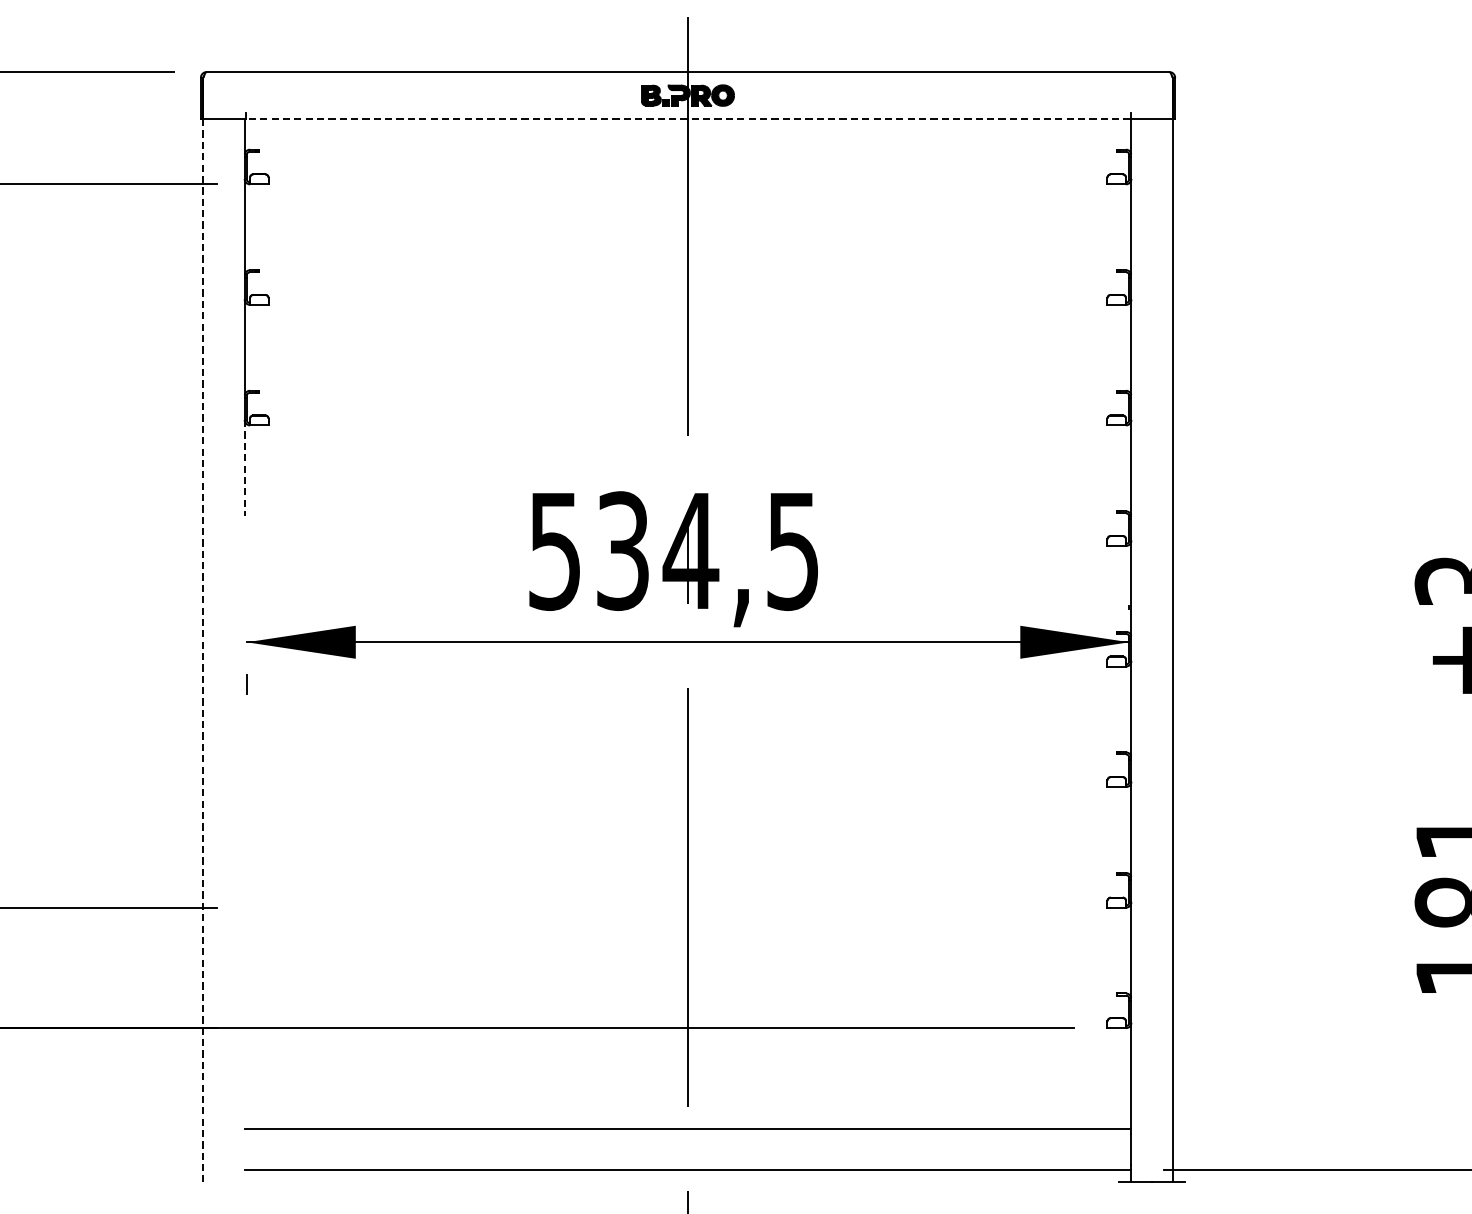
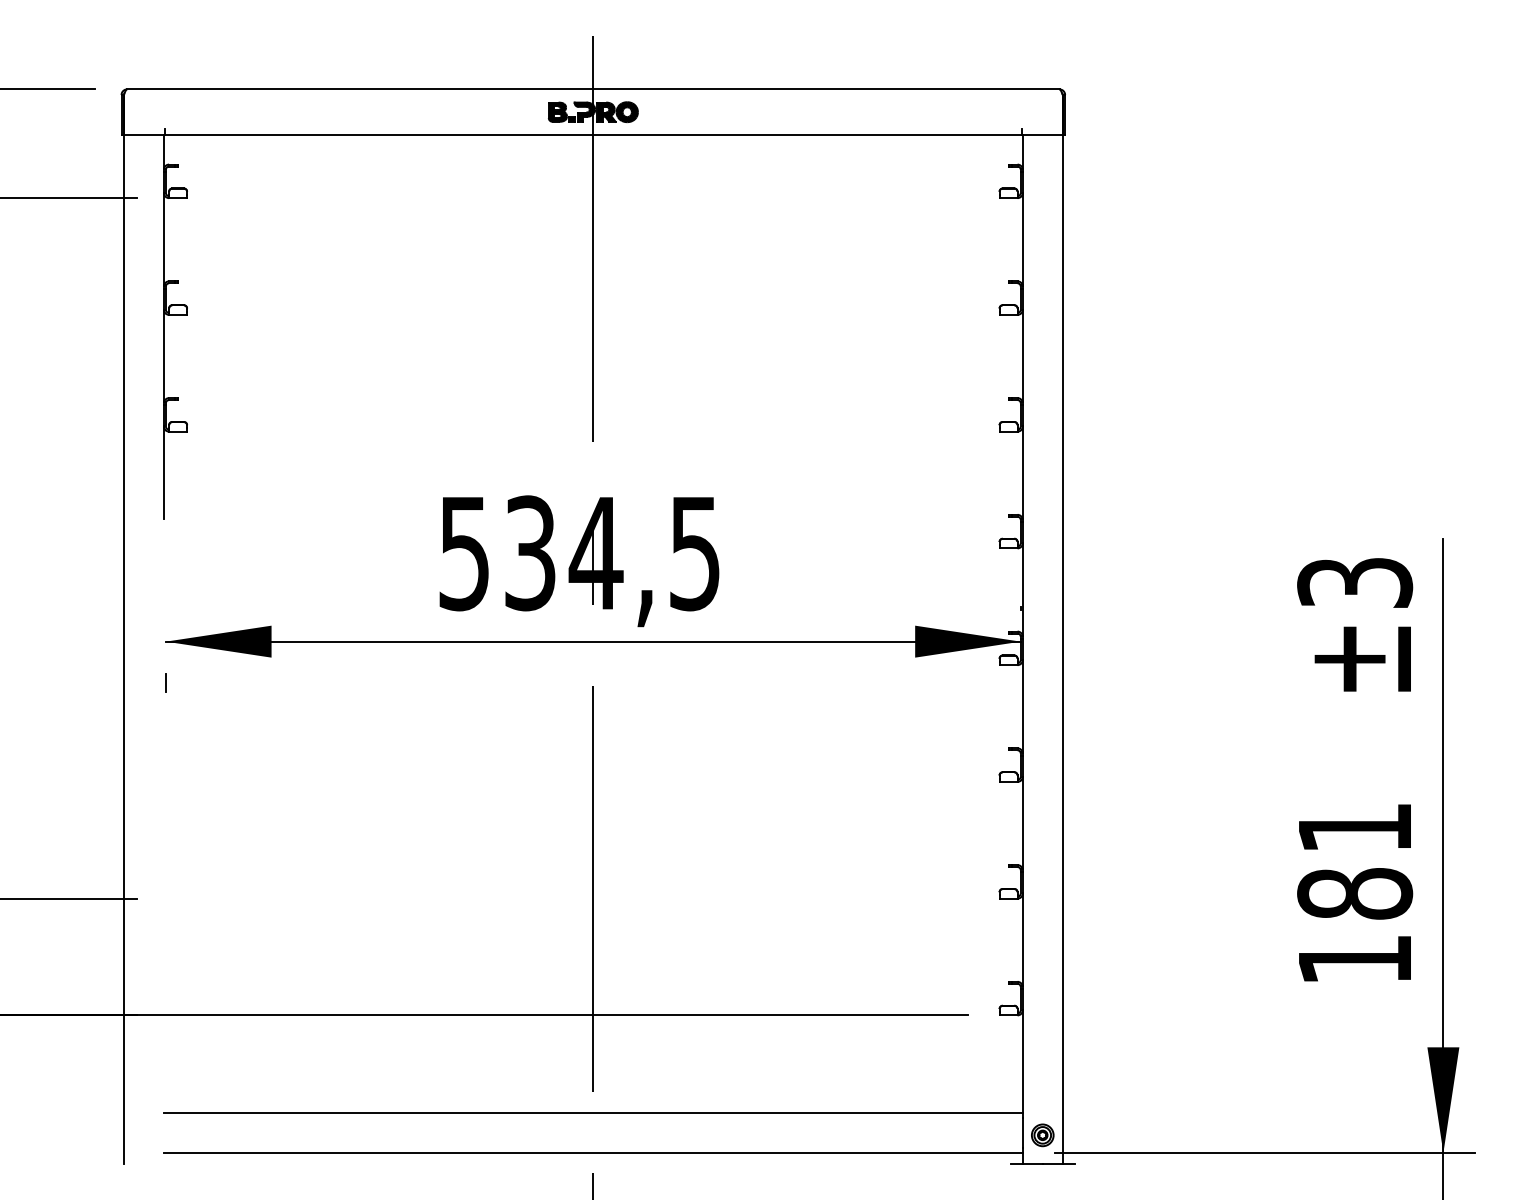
line: (688, 119) -> (593, 135), dashed -> solid
line: (244, 468) -> (163, 473), dashed -> solid
line: (202, 650) -> (123, 649), dashed -> solid
part: (1151, 1152) -> (1042, 1135), added

